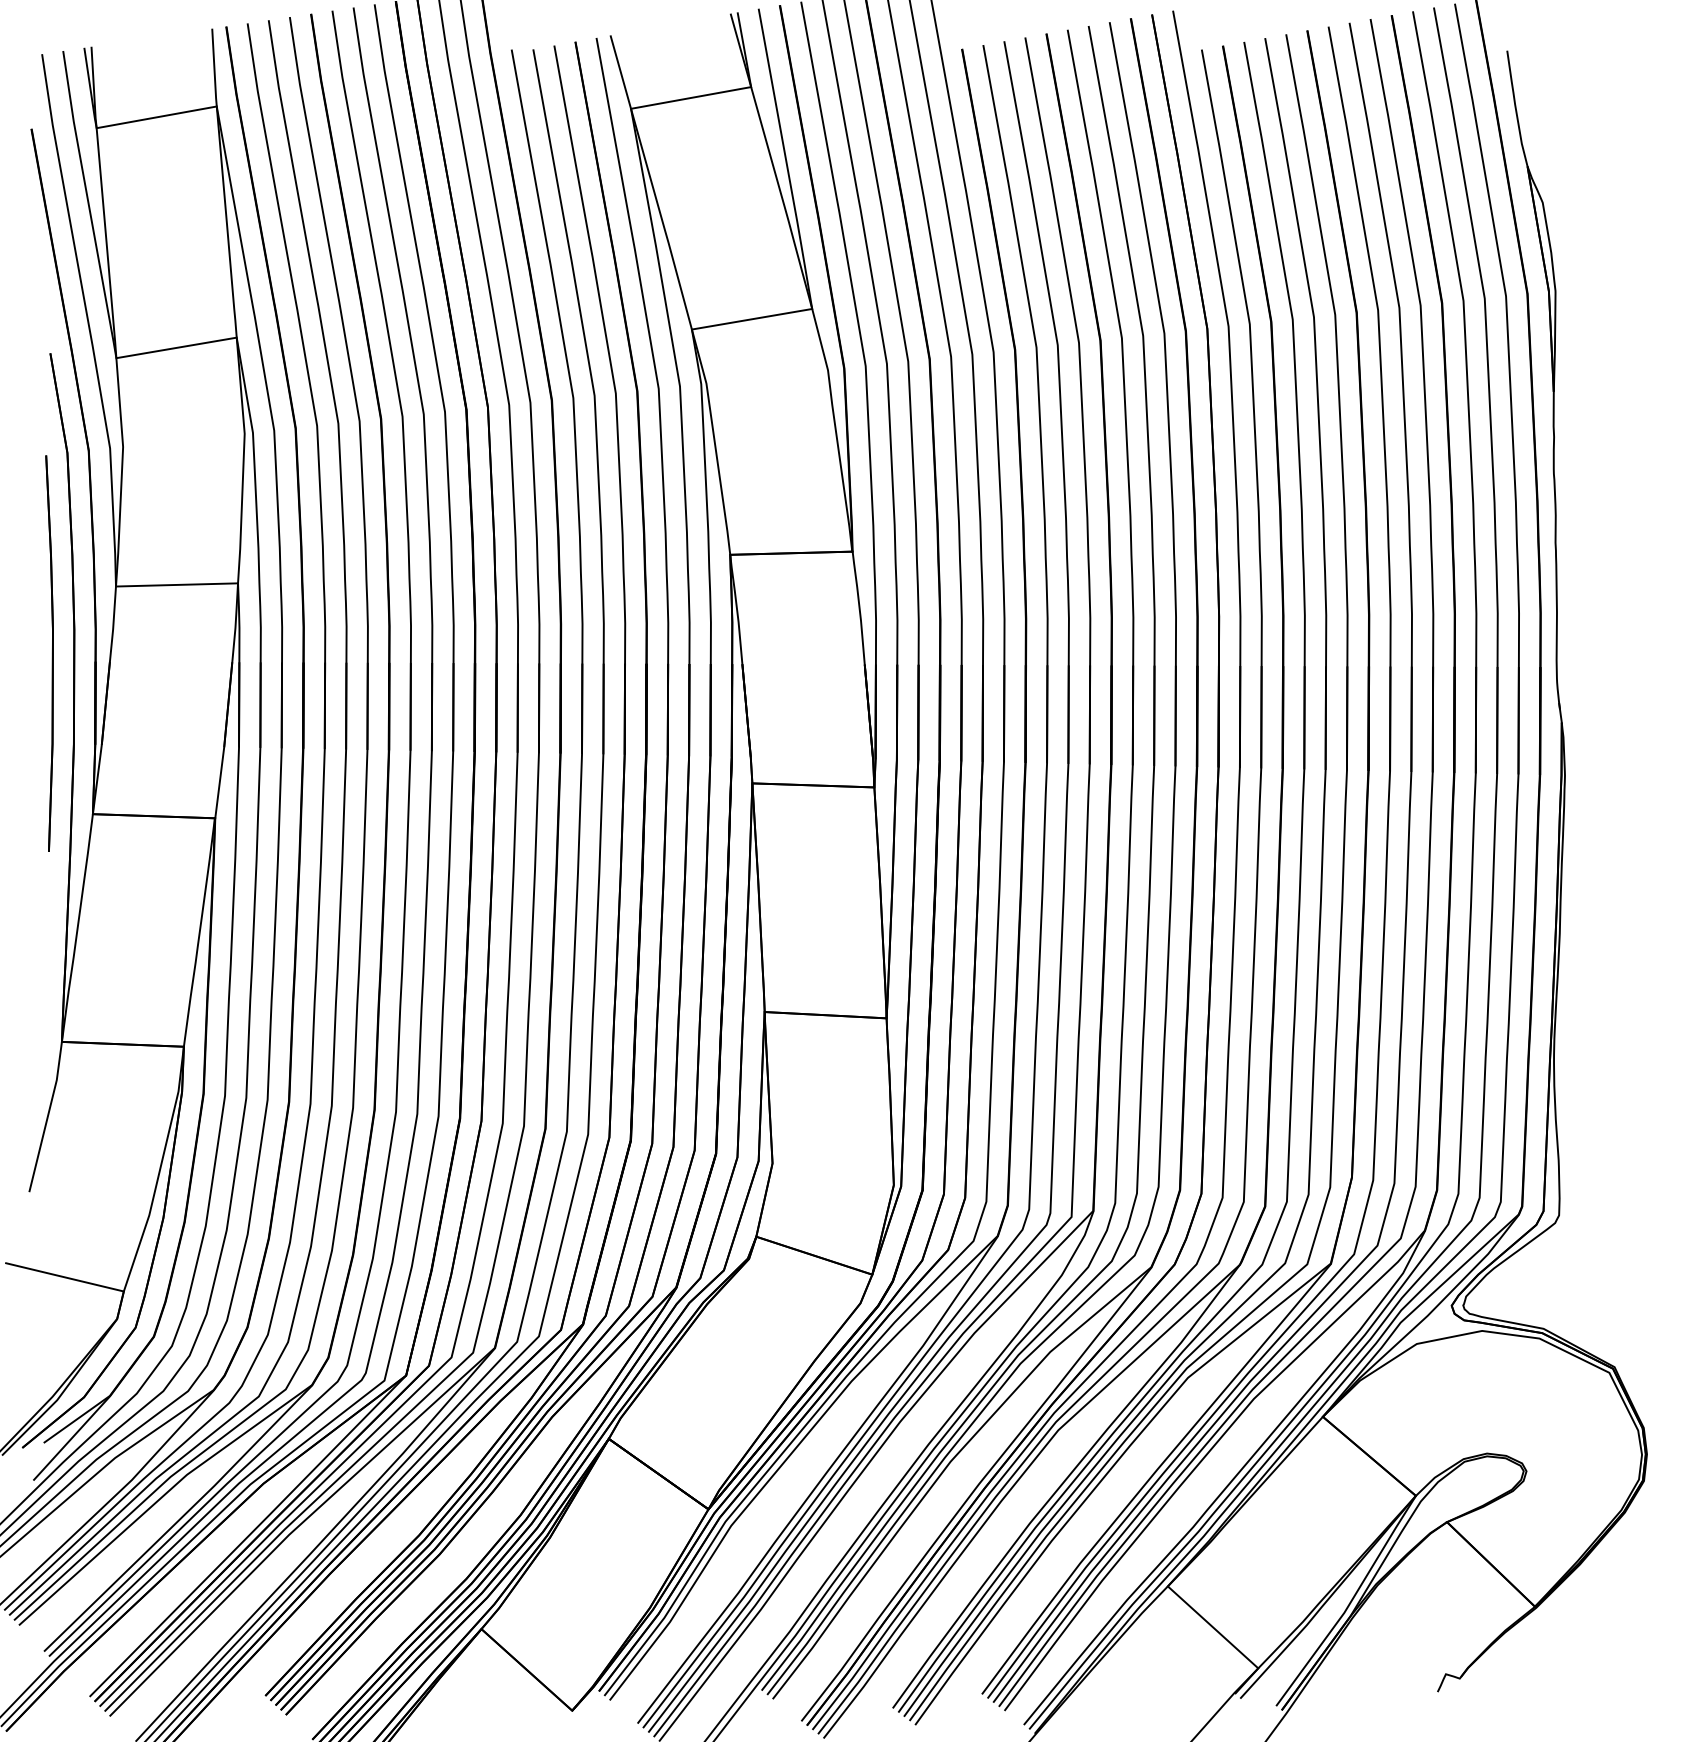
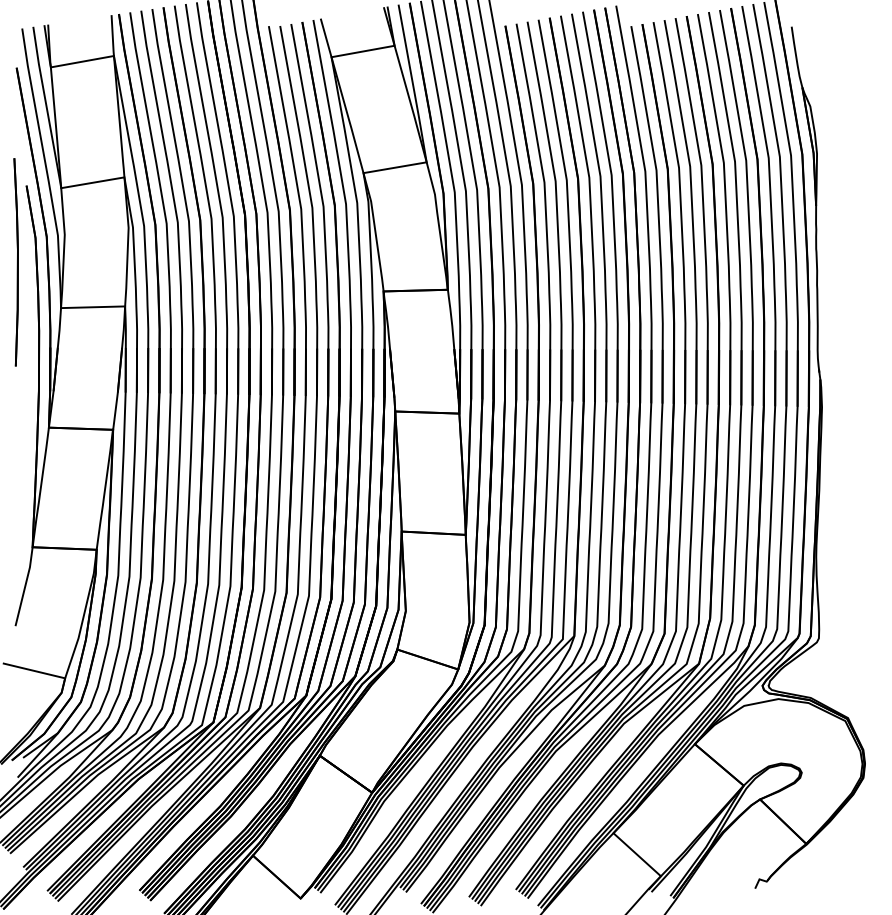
part: (48, 653) -> (15, 262), moved

